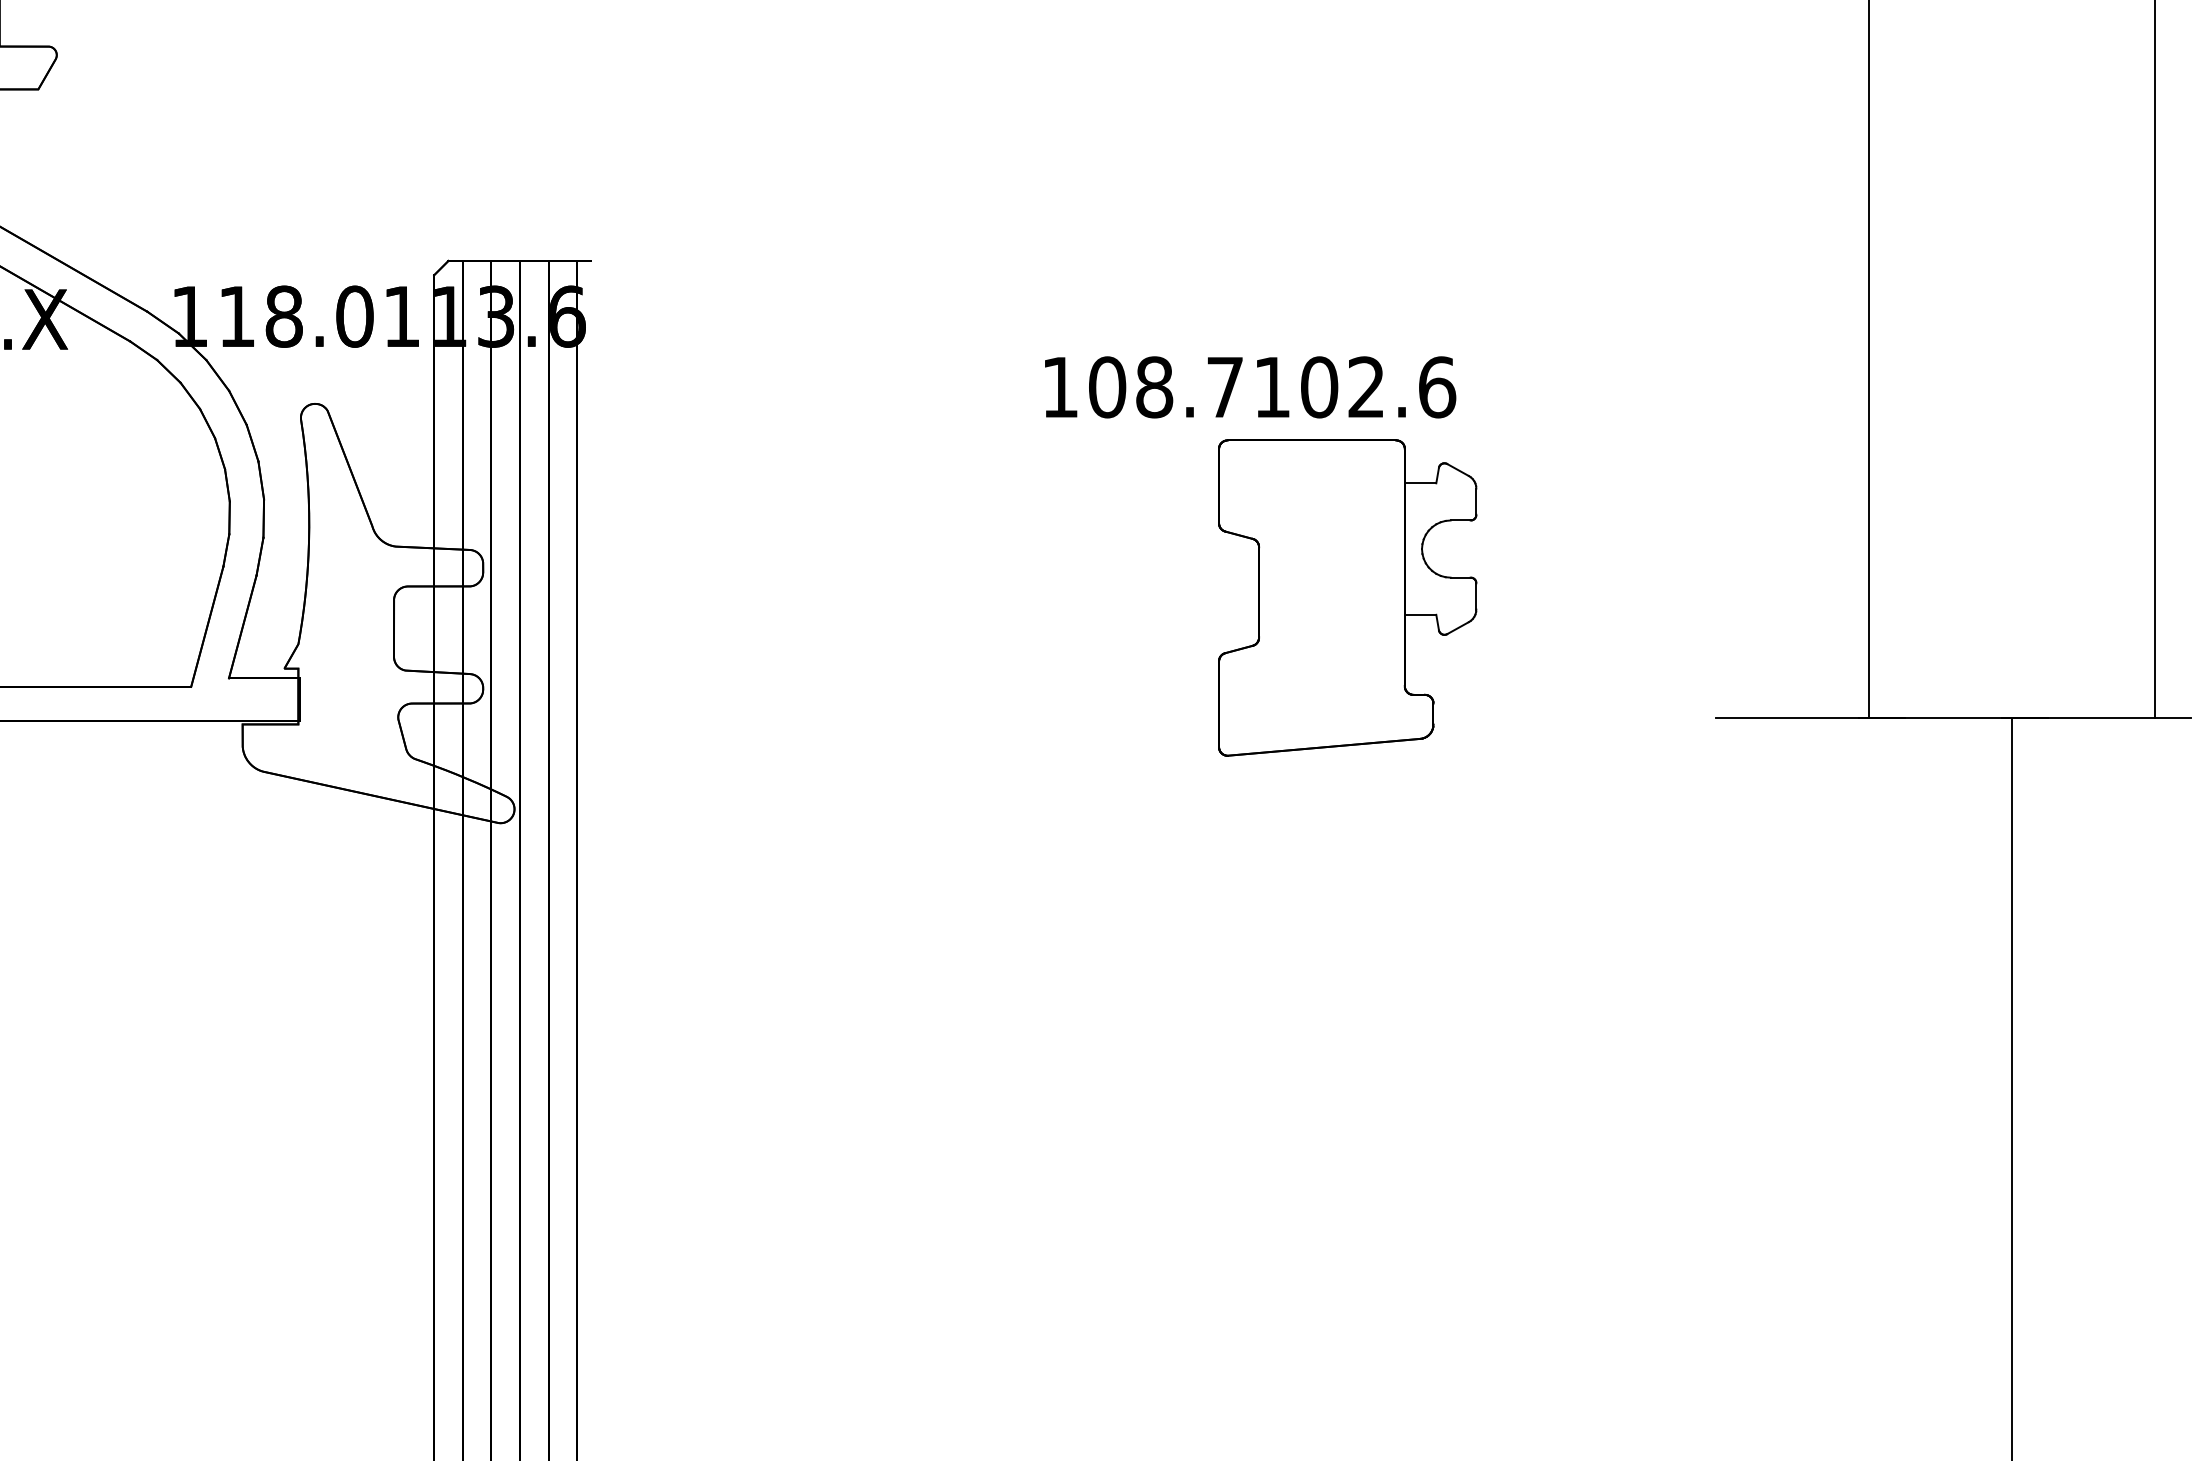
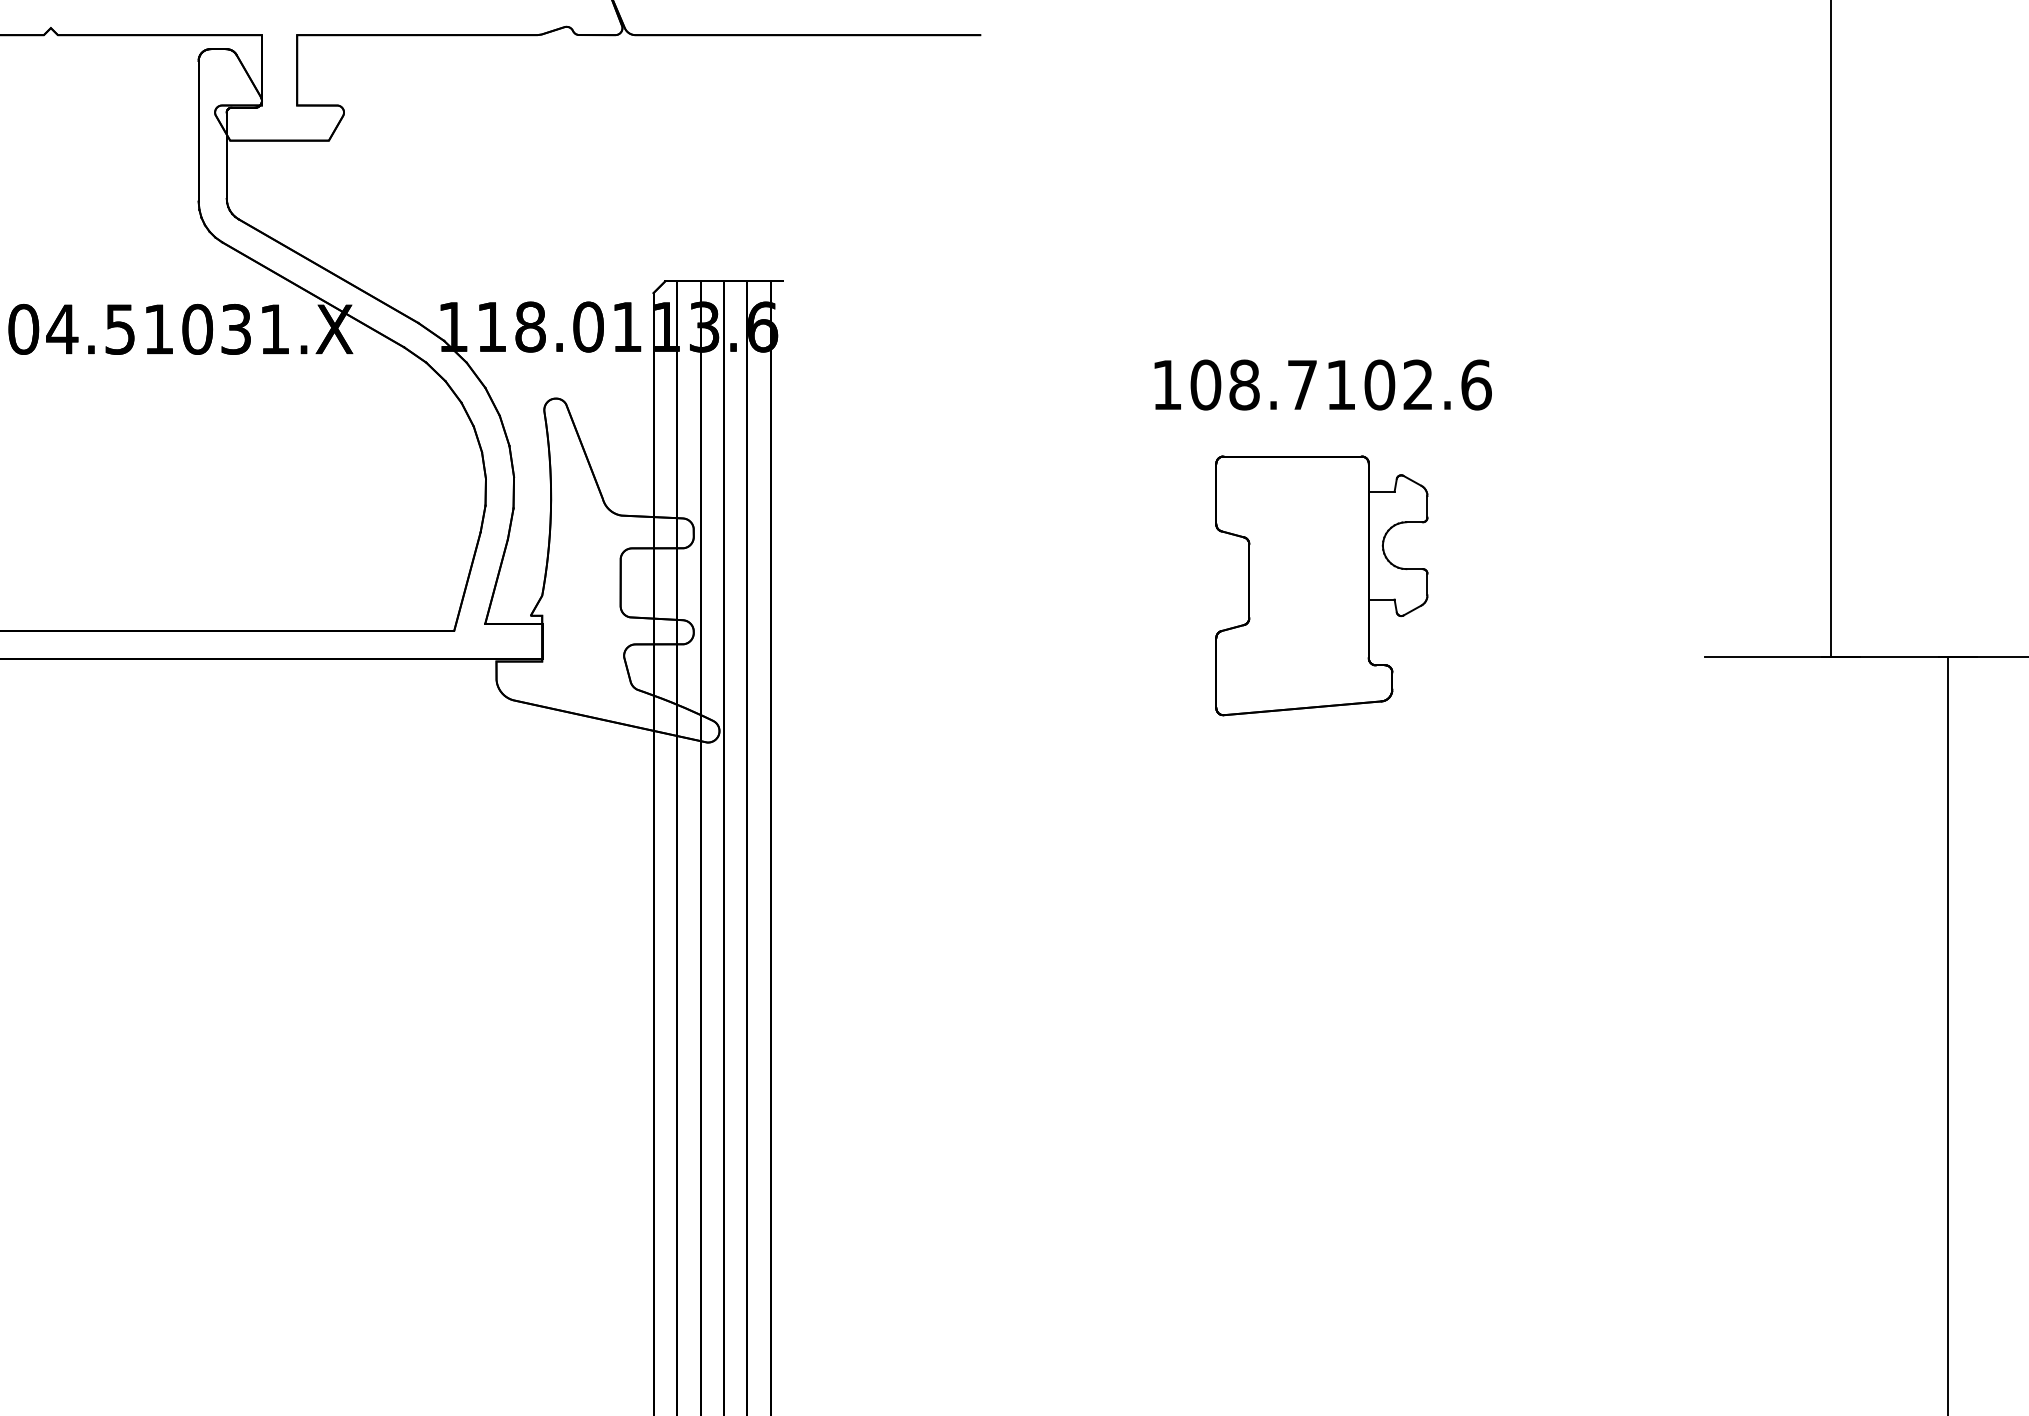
part: (1347, 597) -> (1321, 585), moved

